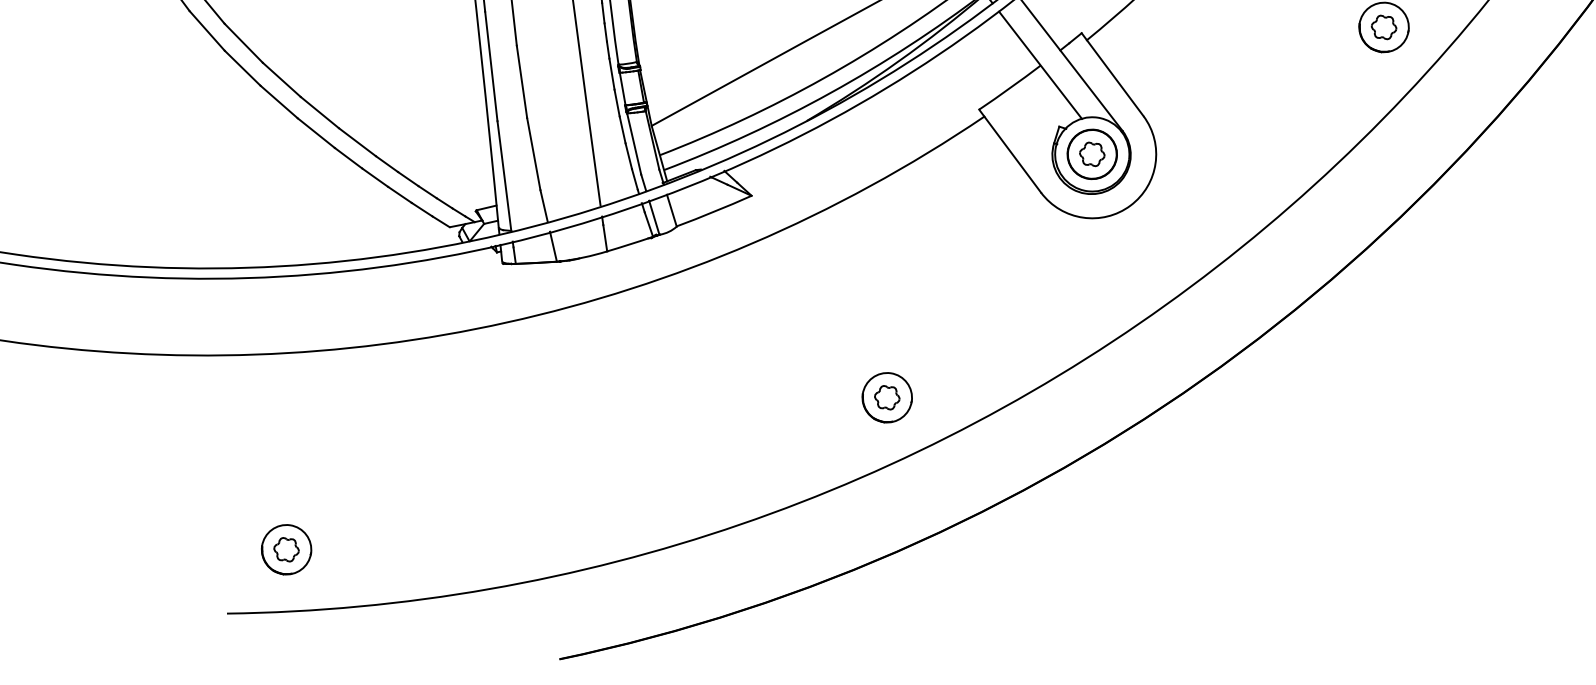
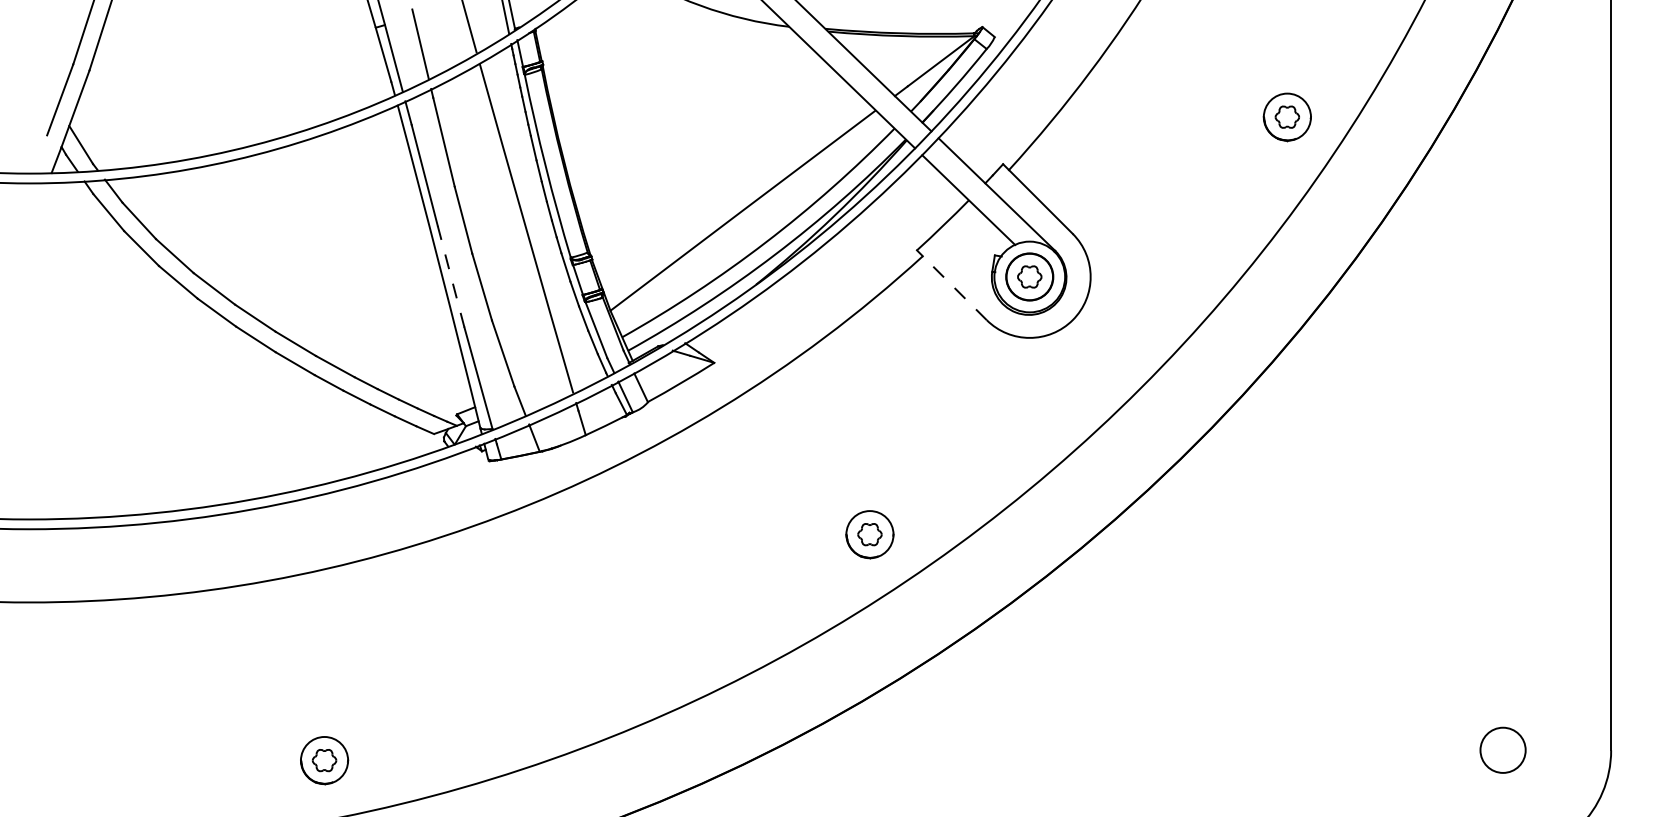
line: (490, 66) -> (450, 276), solid -> dashed
line: (1012, 153) -> (954, 287), solid -> dashed

